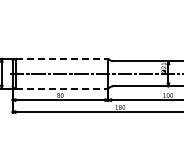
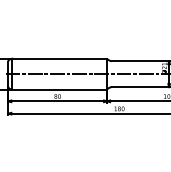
line: (62, 58) -> (59, 58), dashed -> solid
line: (62, 88) -> (59, 89), dashed -> solid

